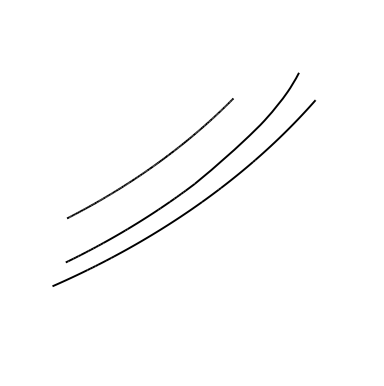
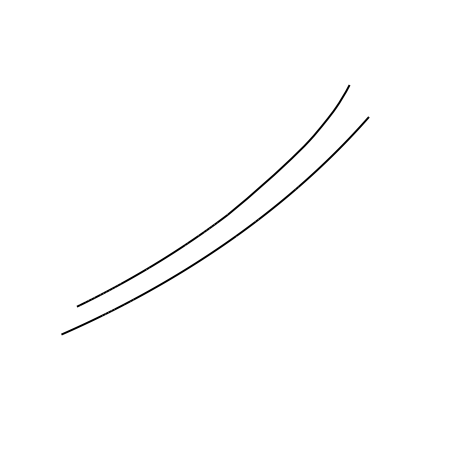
part: (156, 163) -> (182, 190), removed

